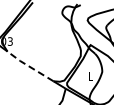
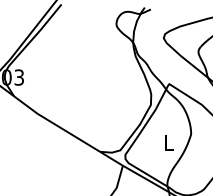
line: (29, 66) -> (55, 124), dashed -> solid

